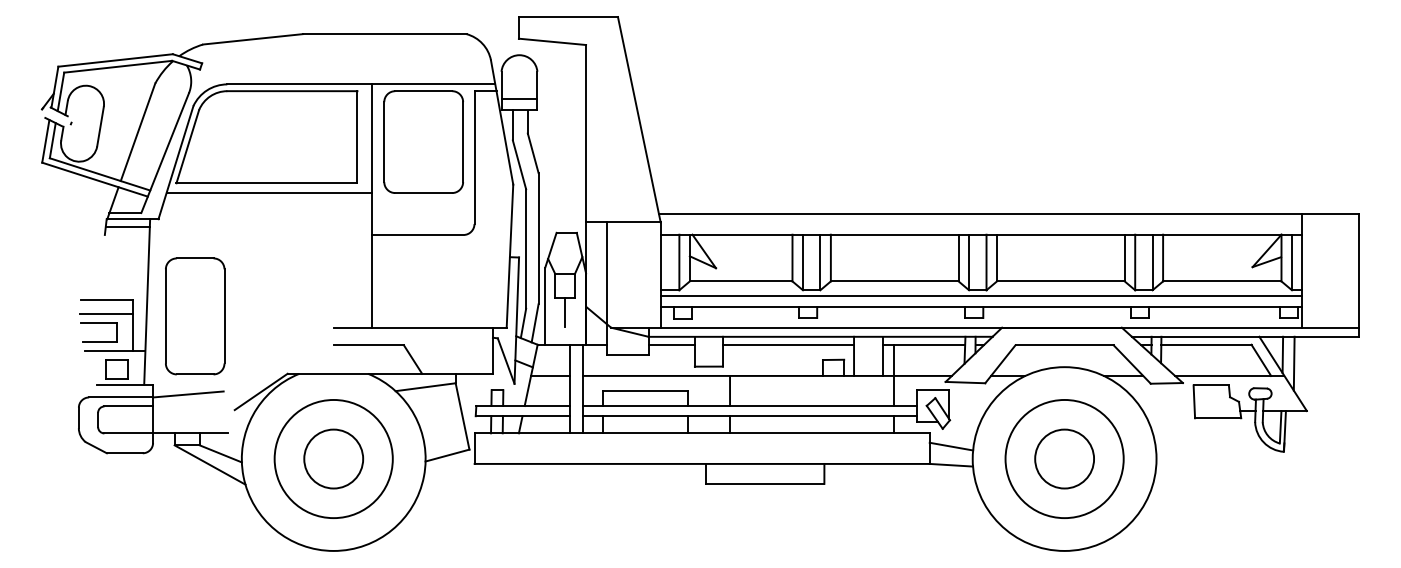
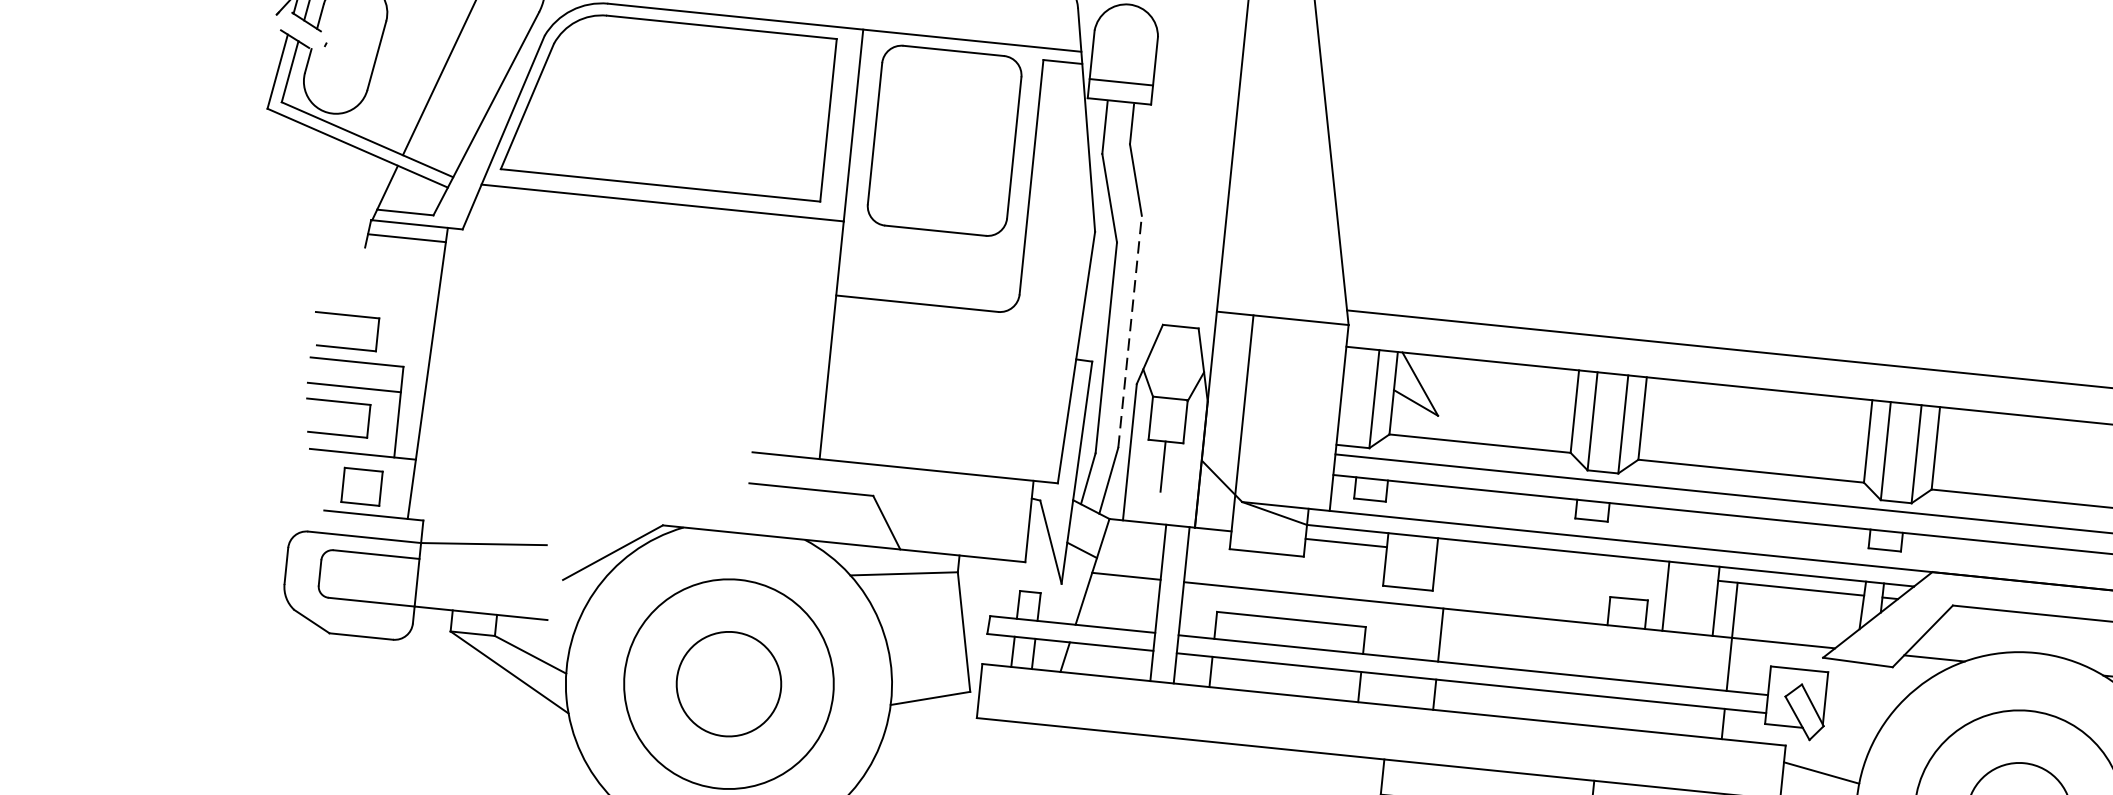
line: (538, 238) -> (1129, 331), solid -> dashed
part: (98, 274) -> (346, 316), added
part: (195, 316) -> (510, 407), removed
line: (788, 344) -> (1552, 563), removed

